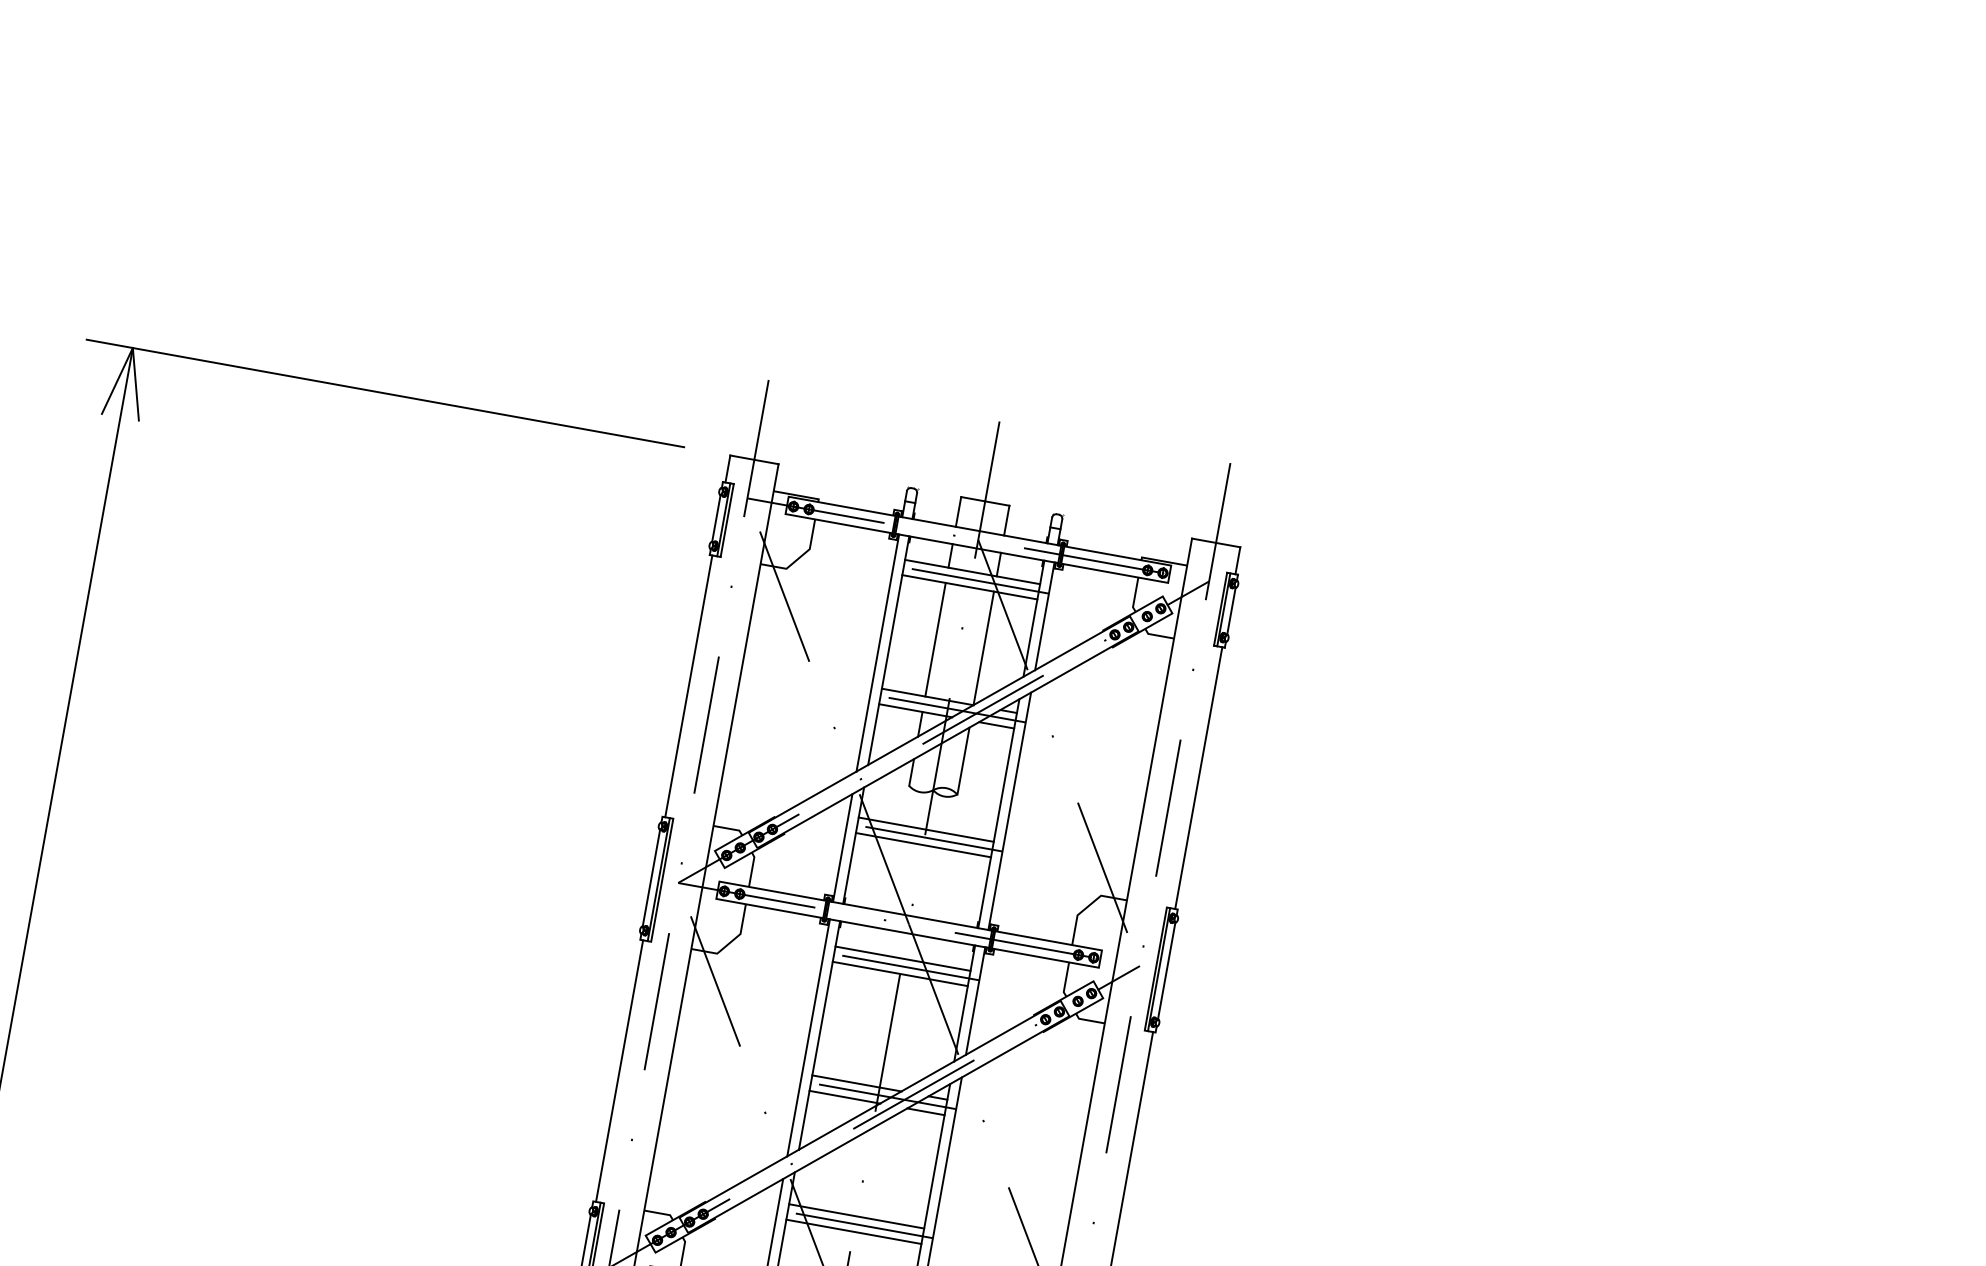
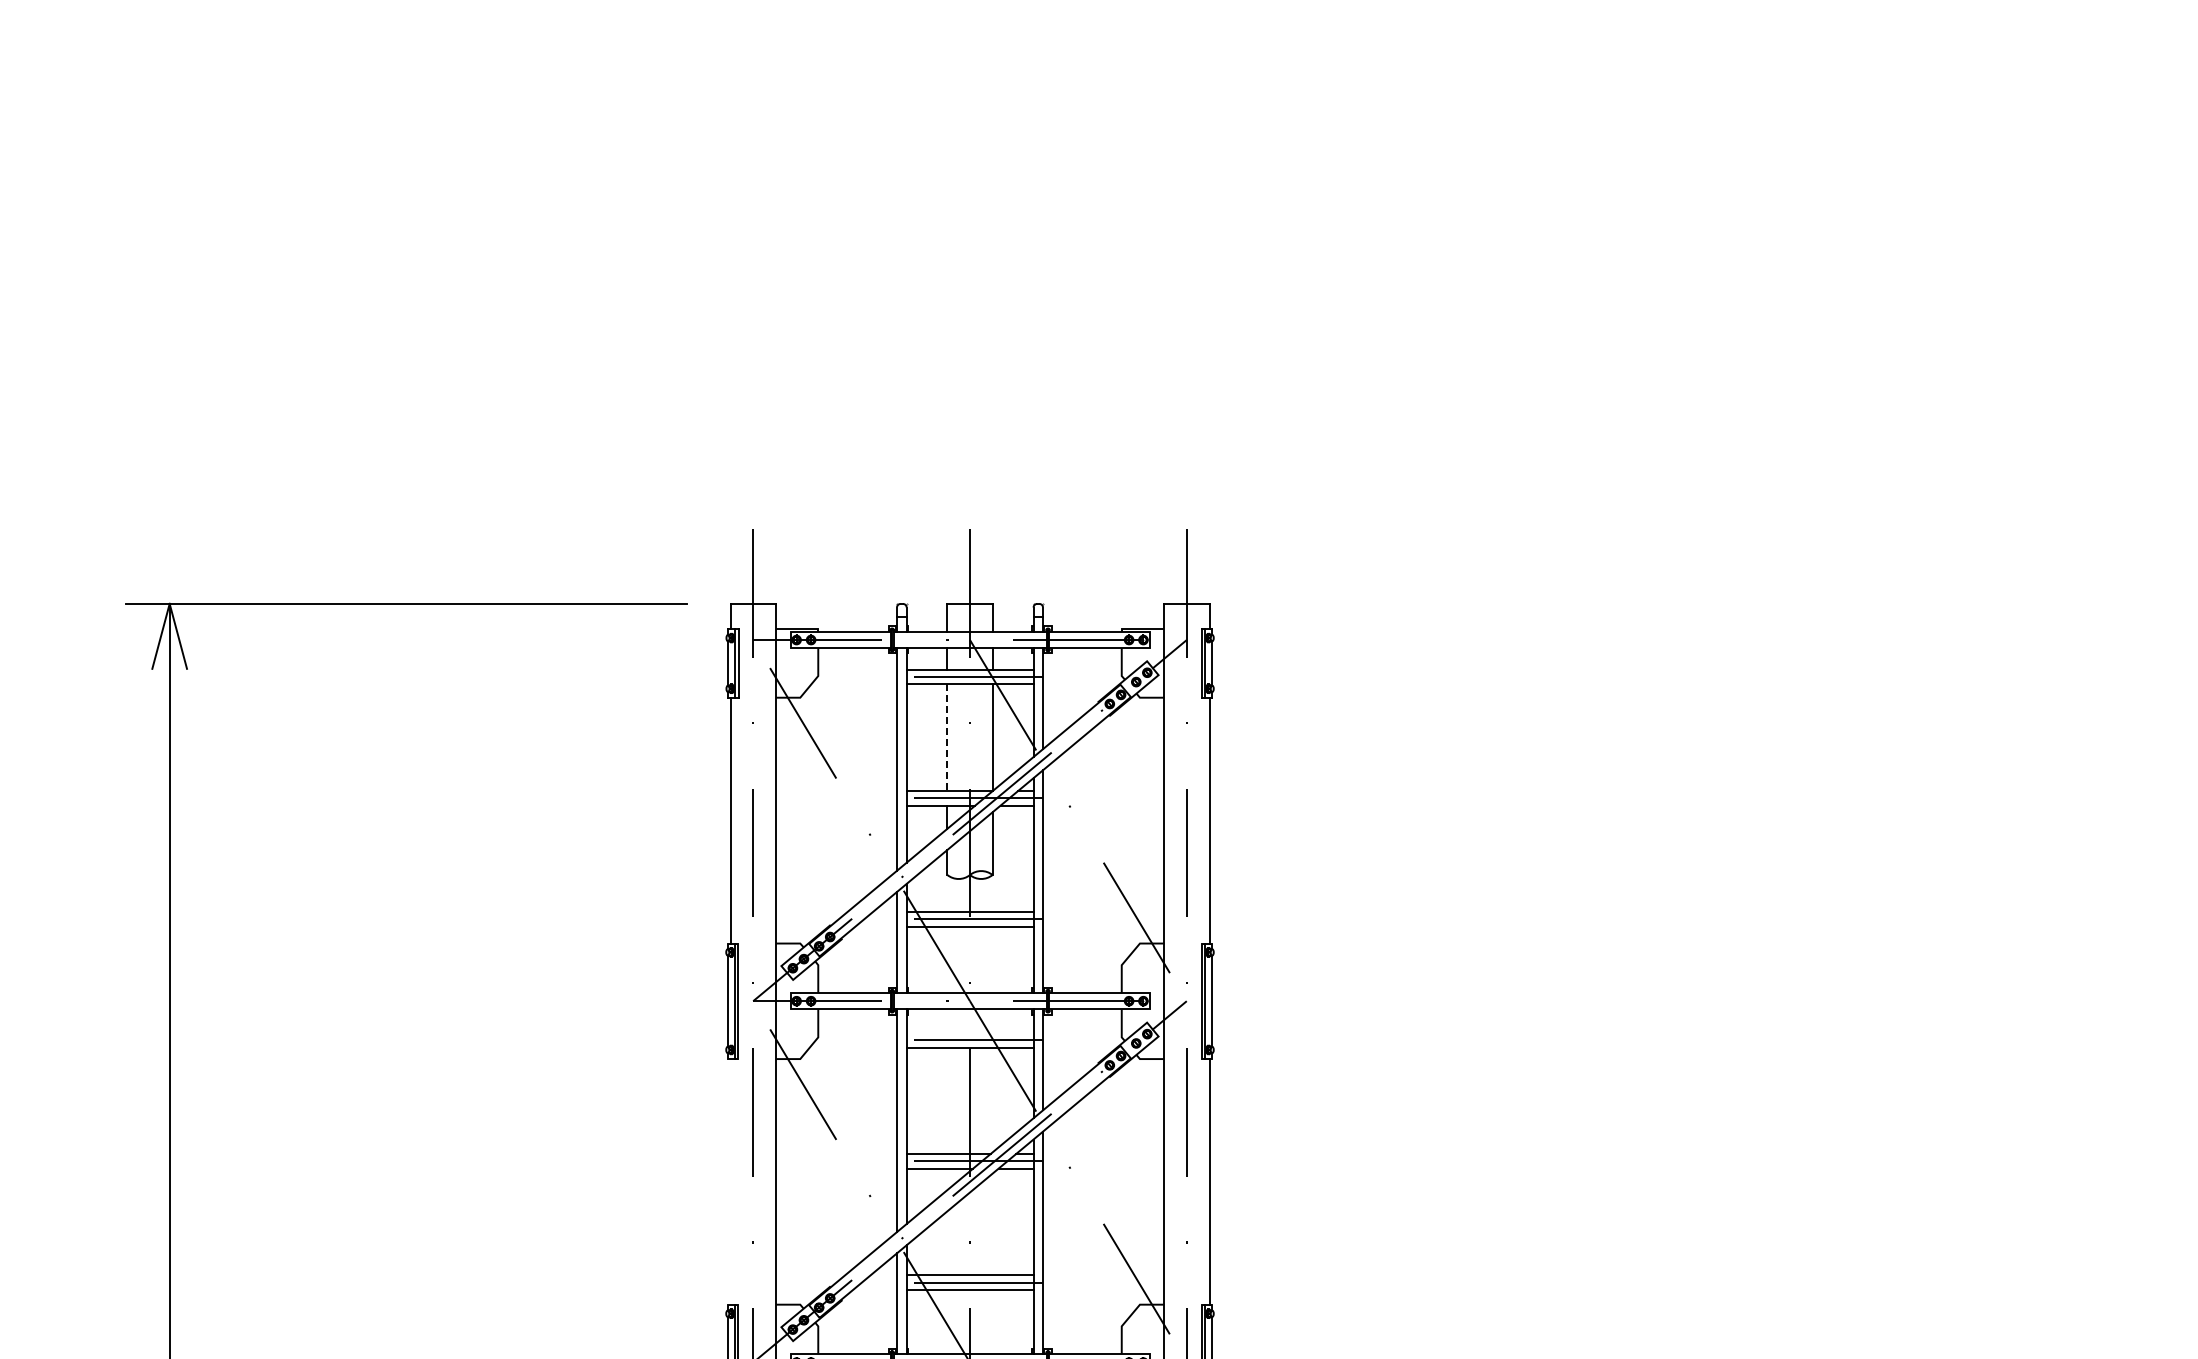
line: (935, 640) -> (947, 738), solid -> dashed
line: (902, 958) -> (969, 1033), removed
line: (619, 1070) -> (730, 1181), removed

